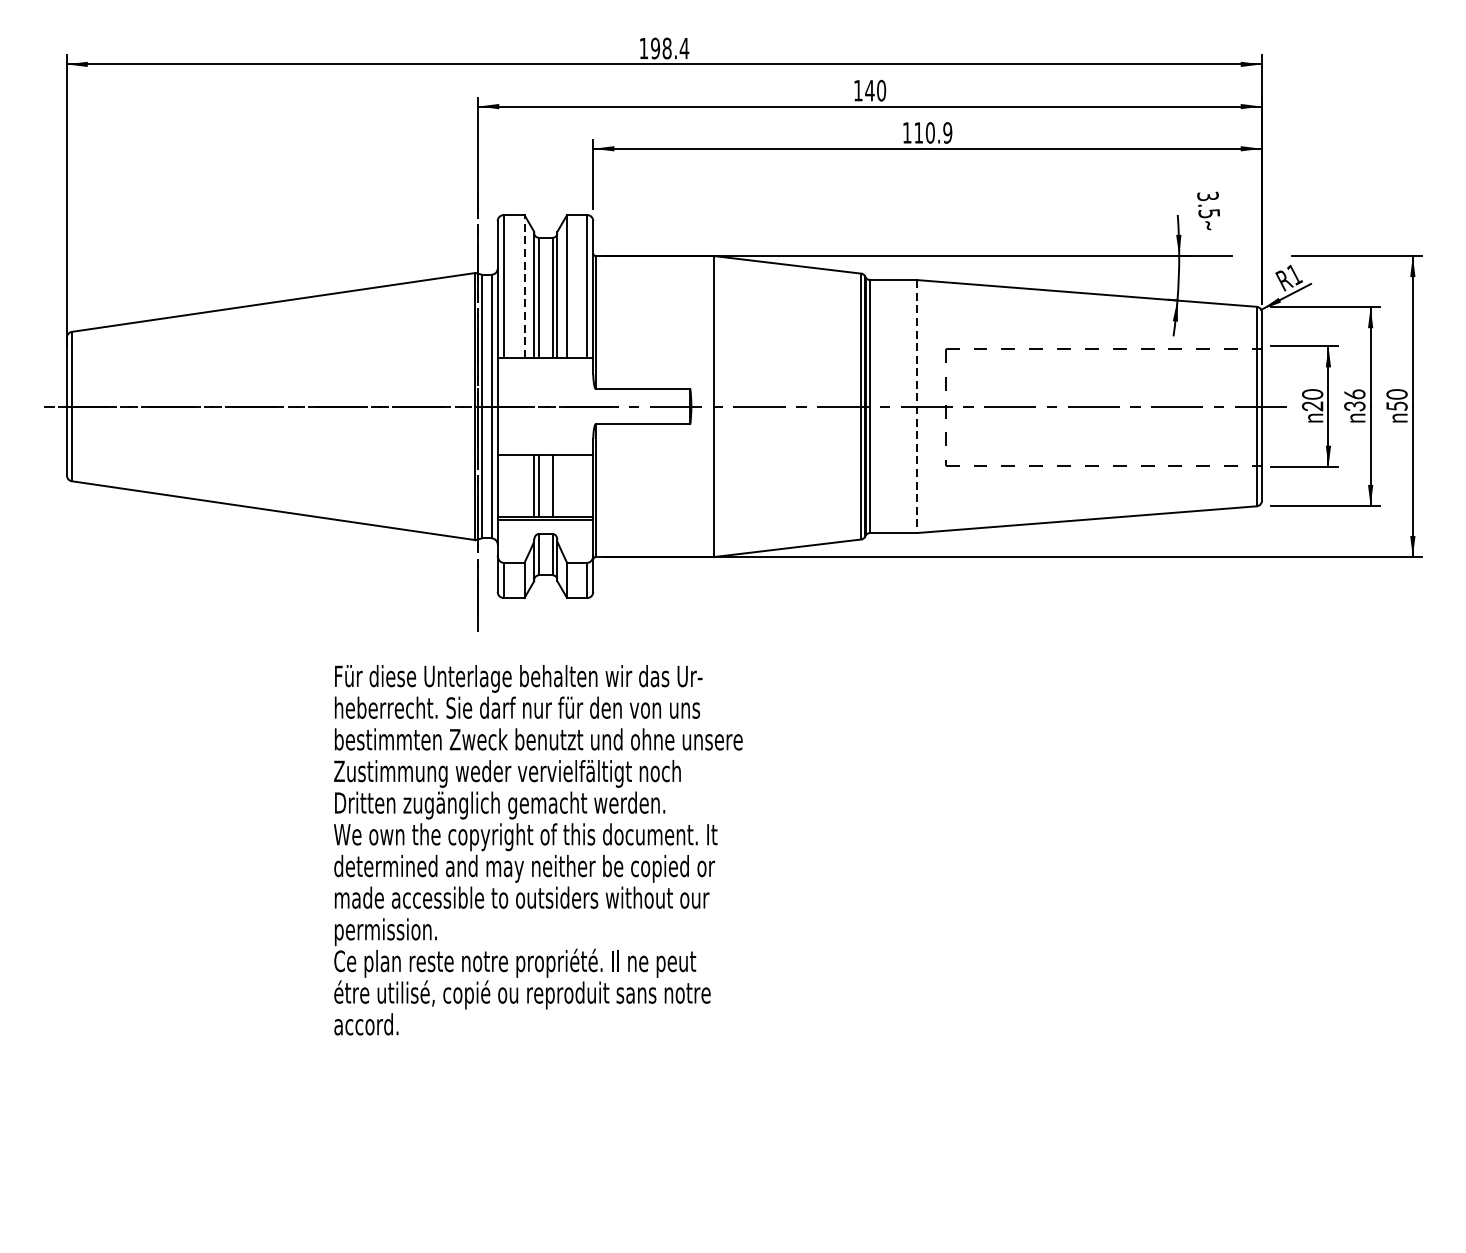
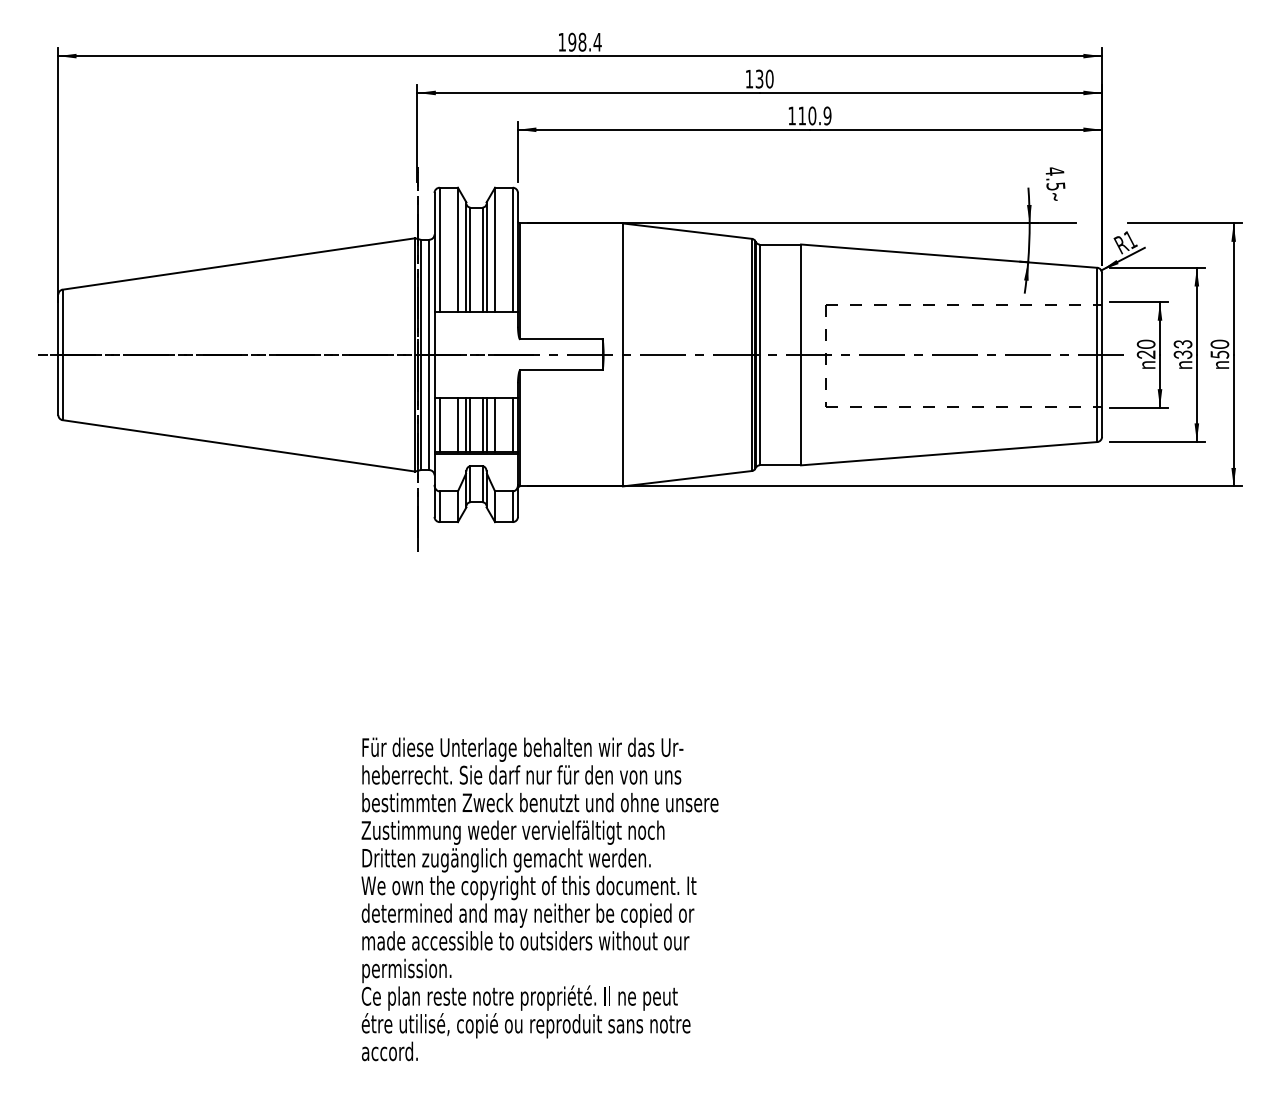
text: (869, 90) -> (759, 78), 140 -> 130
text: (1207, 196) -> (1054, 171), 3.5 -> 4.5
line: (524, 285) -> (457, 249), dashed -> solid
text: (1354, 394) -> (1182, 344), 36 -> 33
line: (917, 407) -> (801, 355), dashed -> solid
line: (503, 486) -> (439, 424), added
line: (524, 486) -> (457, 424), added
line: (557, 486) -> (486, 424), added
line: (567, 486) -> (495, 424), added
line: (586, 486) -> (512, 424), added
text: (537, 850) -> (539, 899), moved

